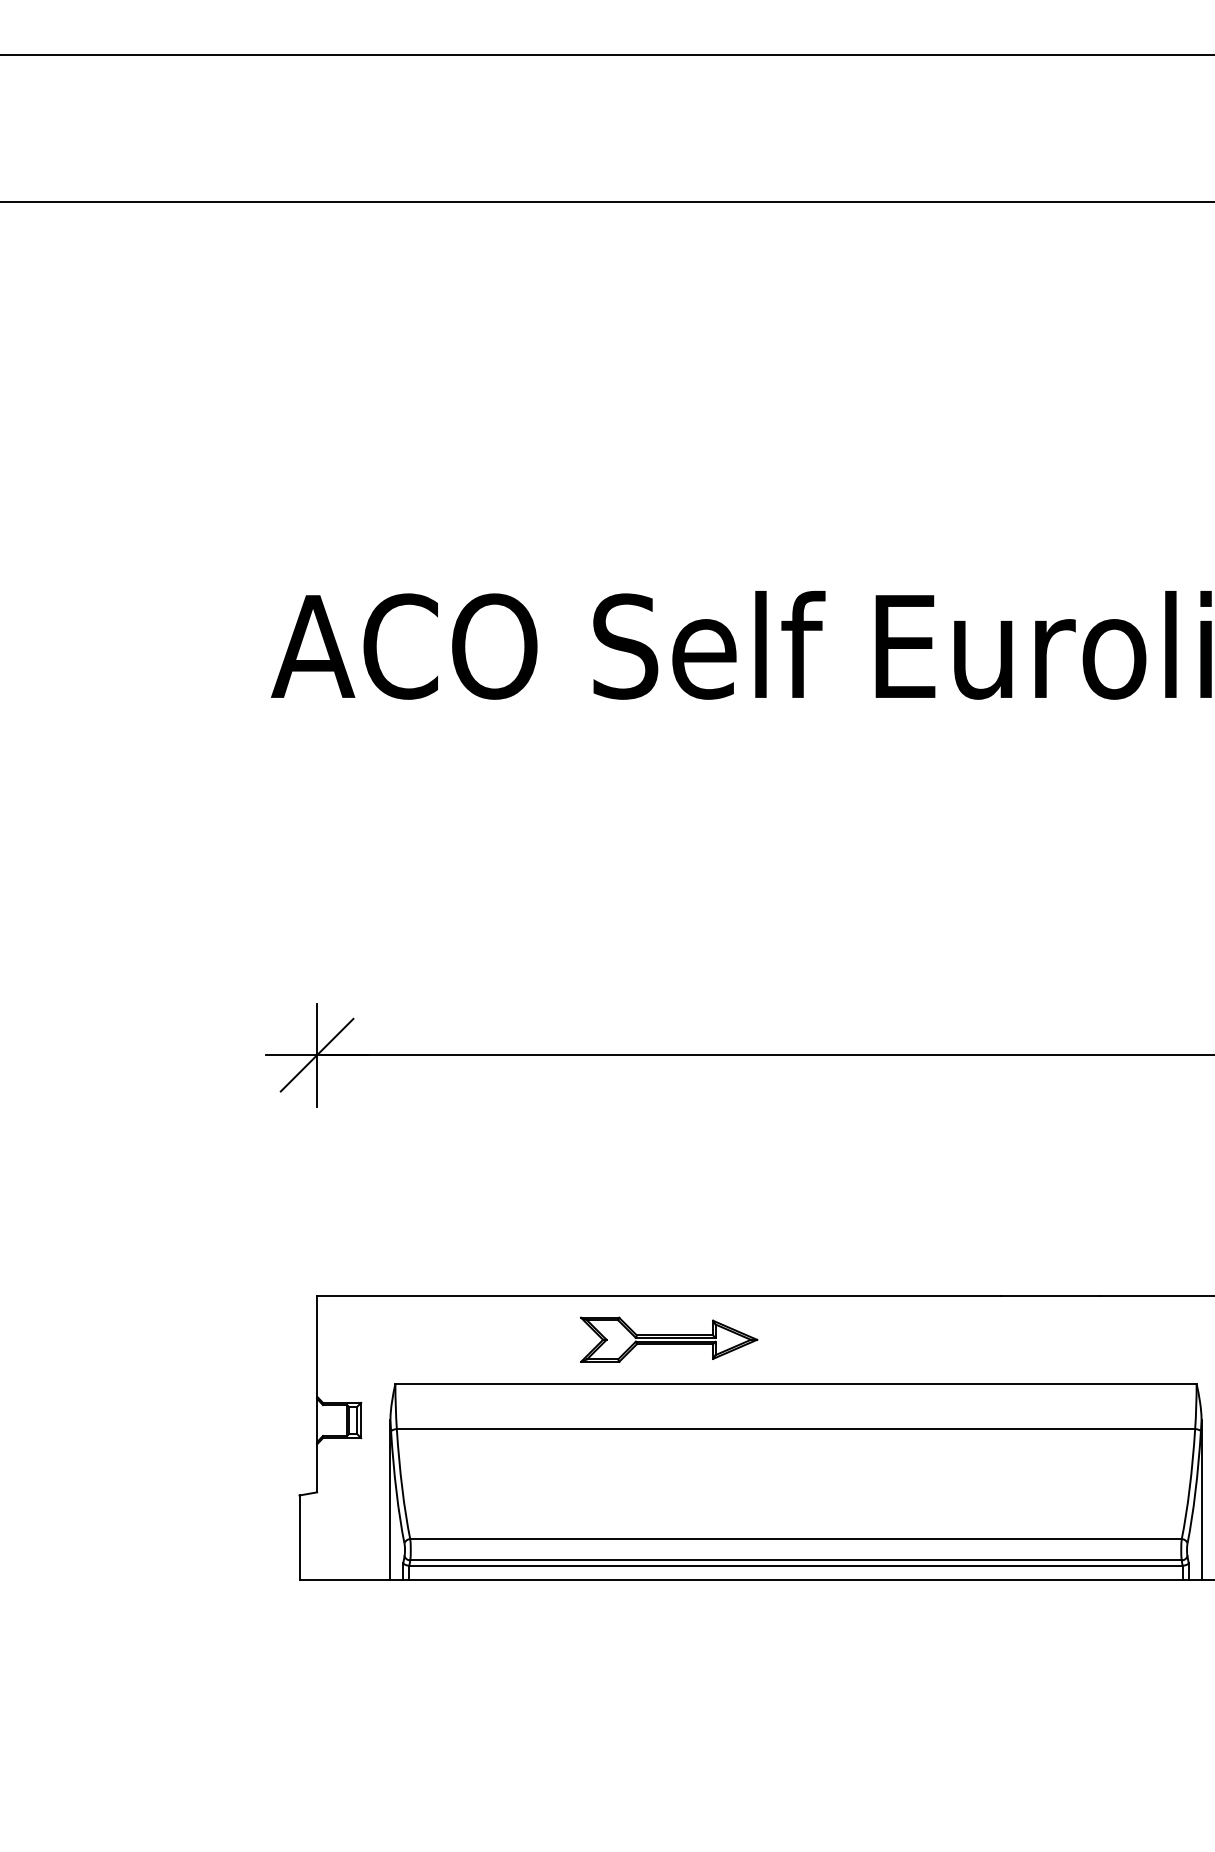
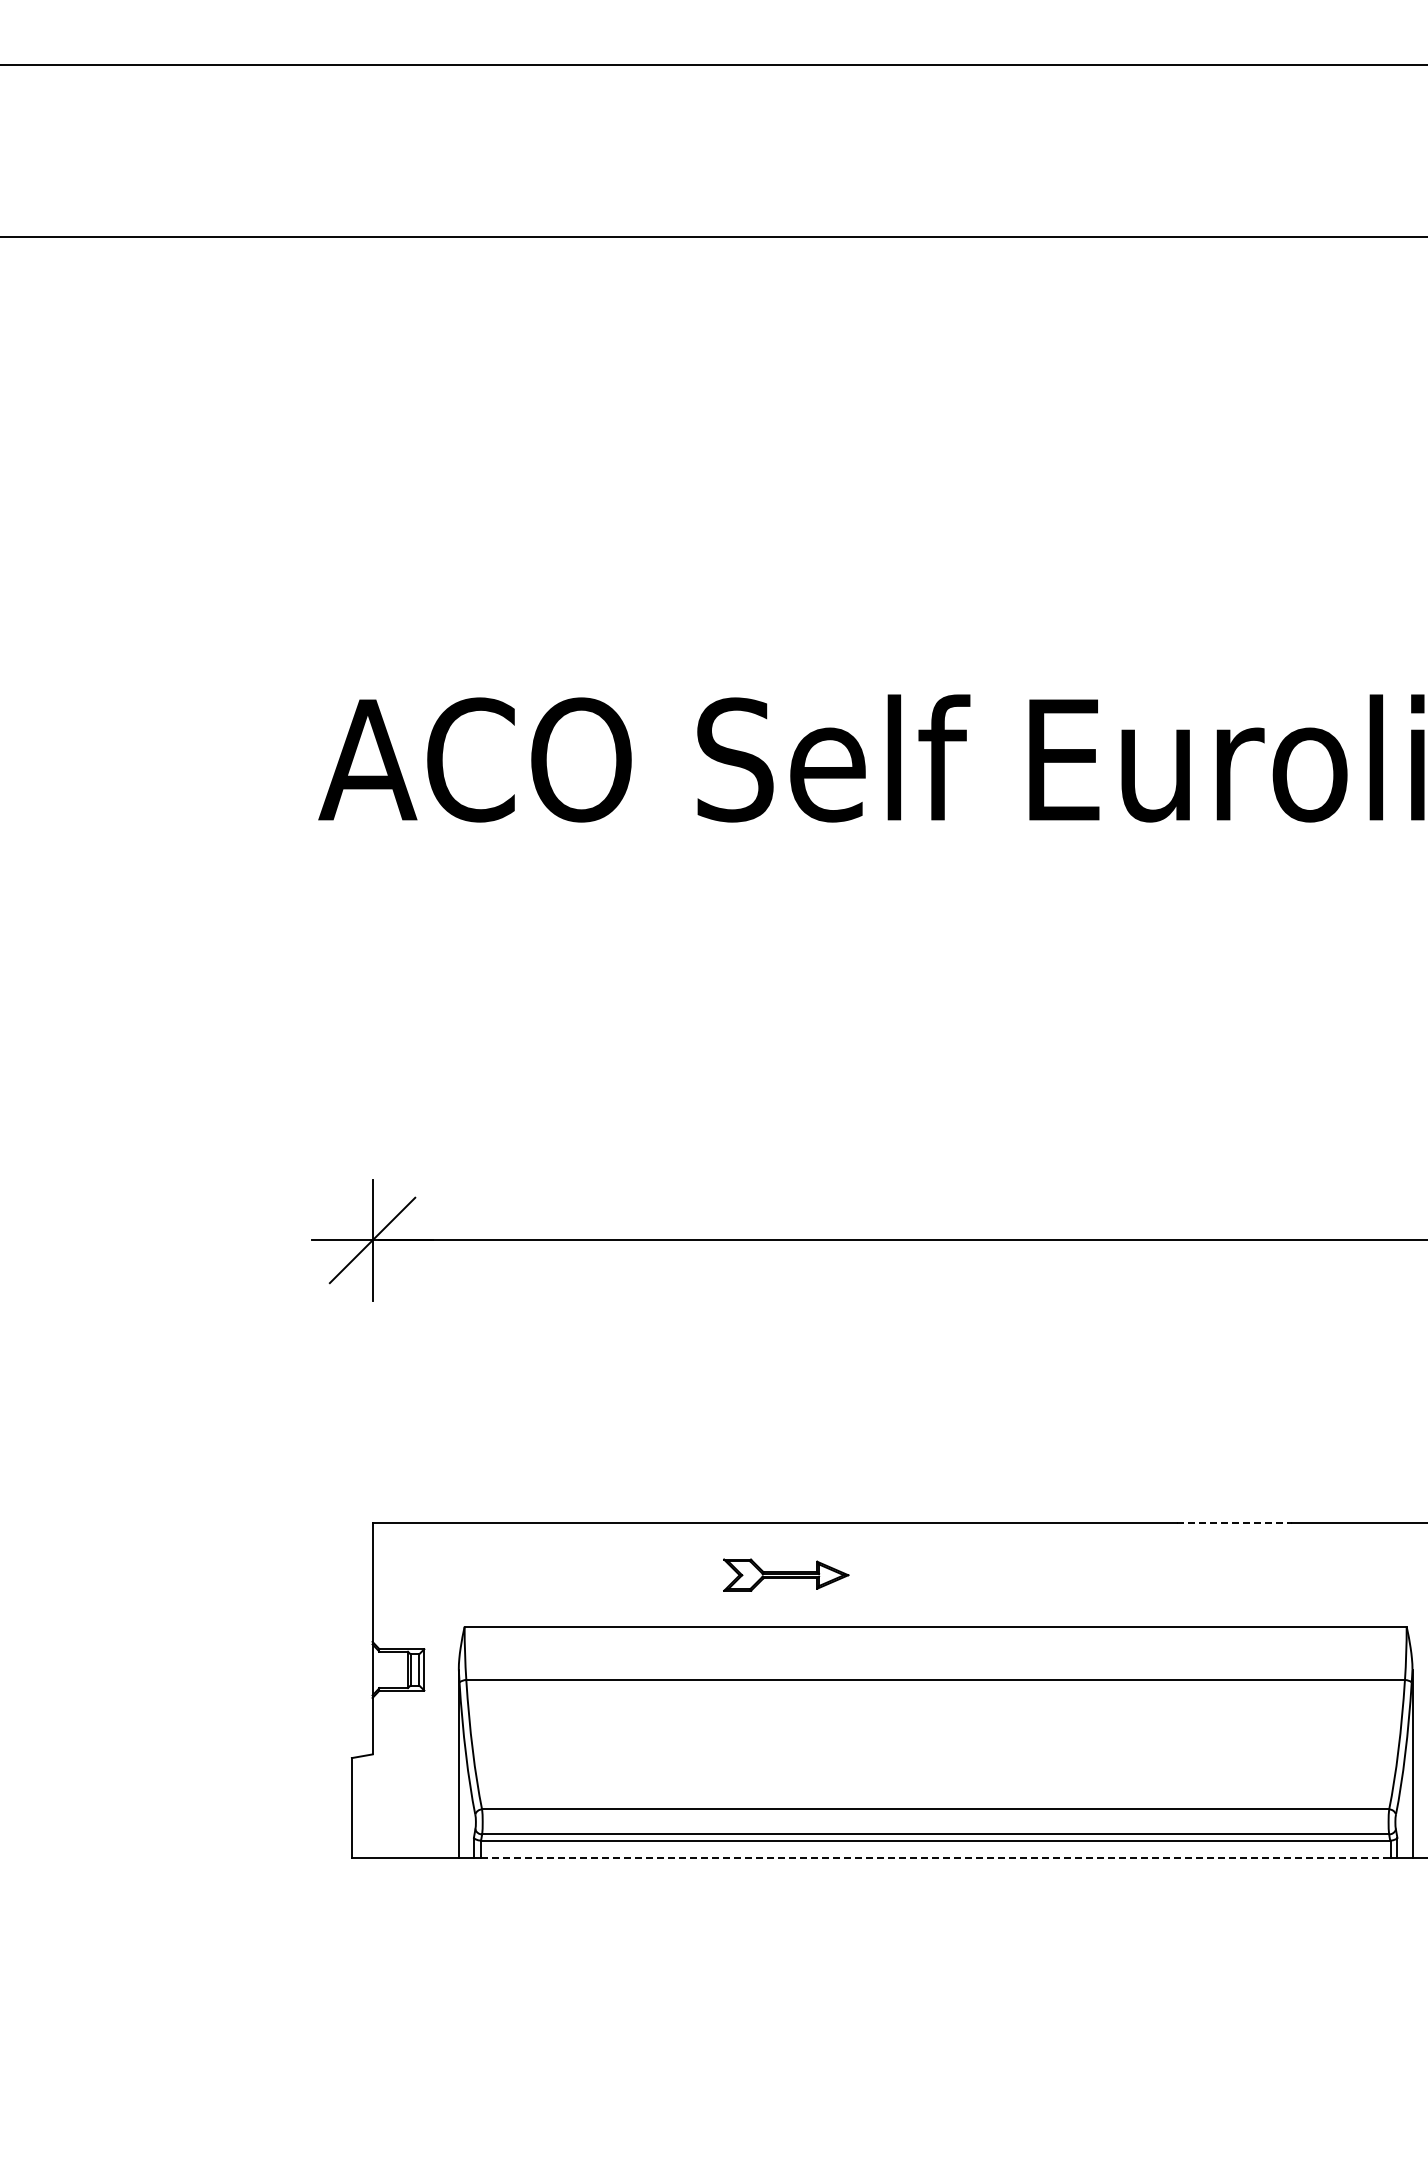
line: (1050, 1295) -> (1234, 1523), solid -> dashed
part: (668, 1340) -> (785, 1575), size x0.6
line: (795, 1580) -> (935, 1857), solid -> dashed

